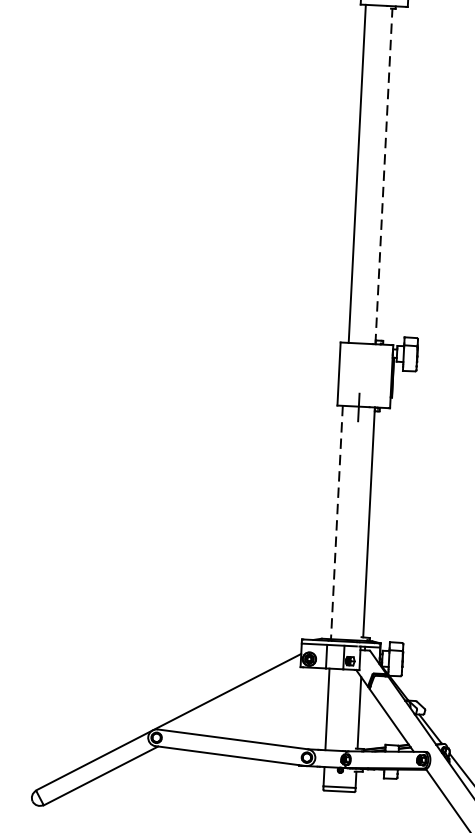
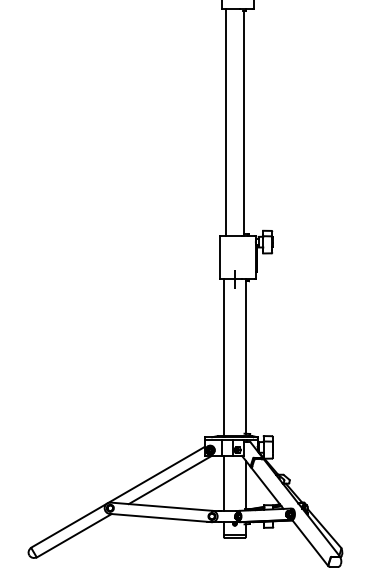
line: (383, 176) -> (243, 123), dashed -> solid
line: (337, 522) -> (224, 357), dashed -> solid
line: (246, 699) -> (169, 479), added

